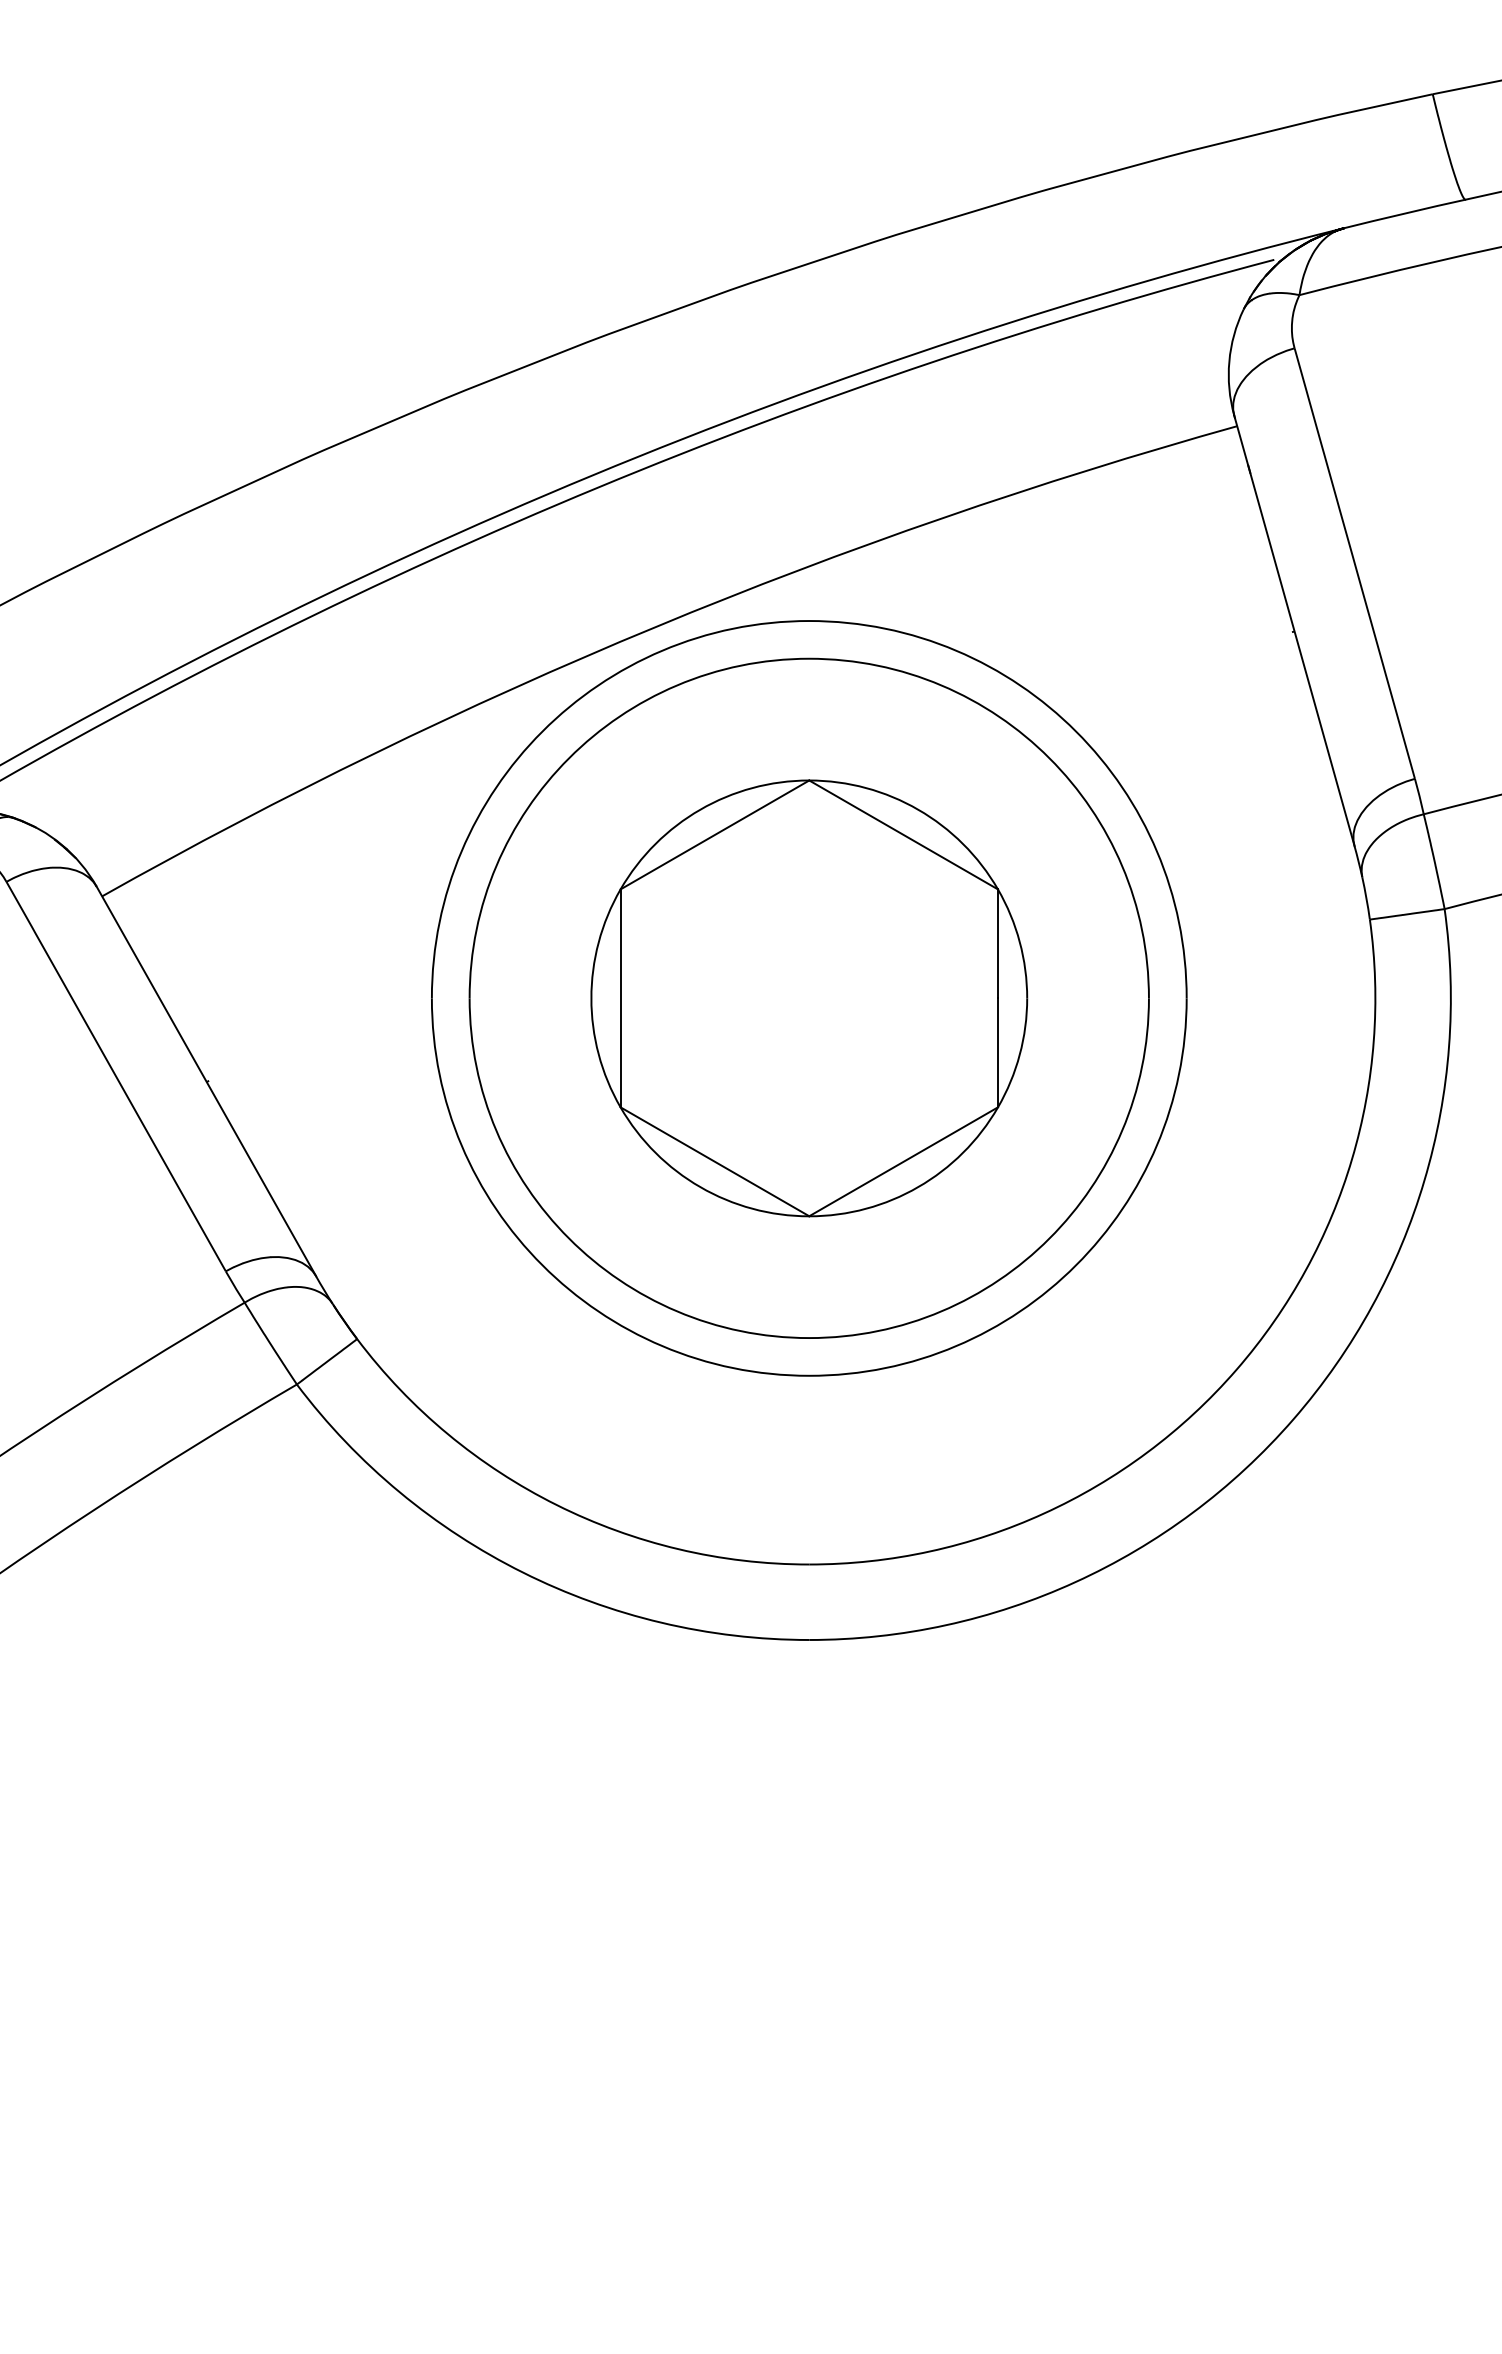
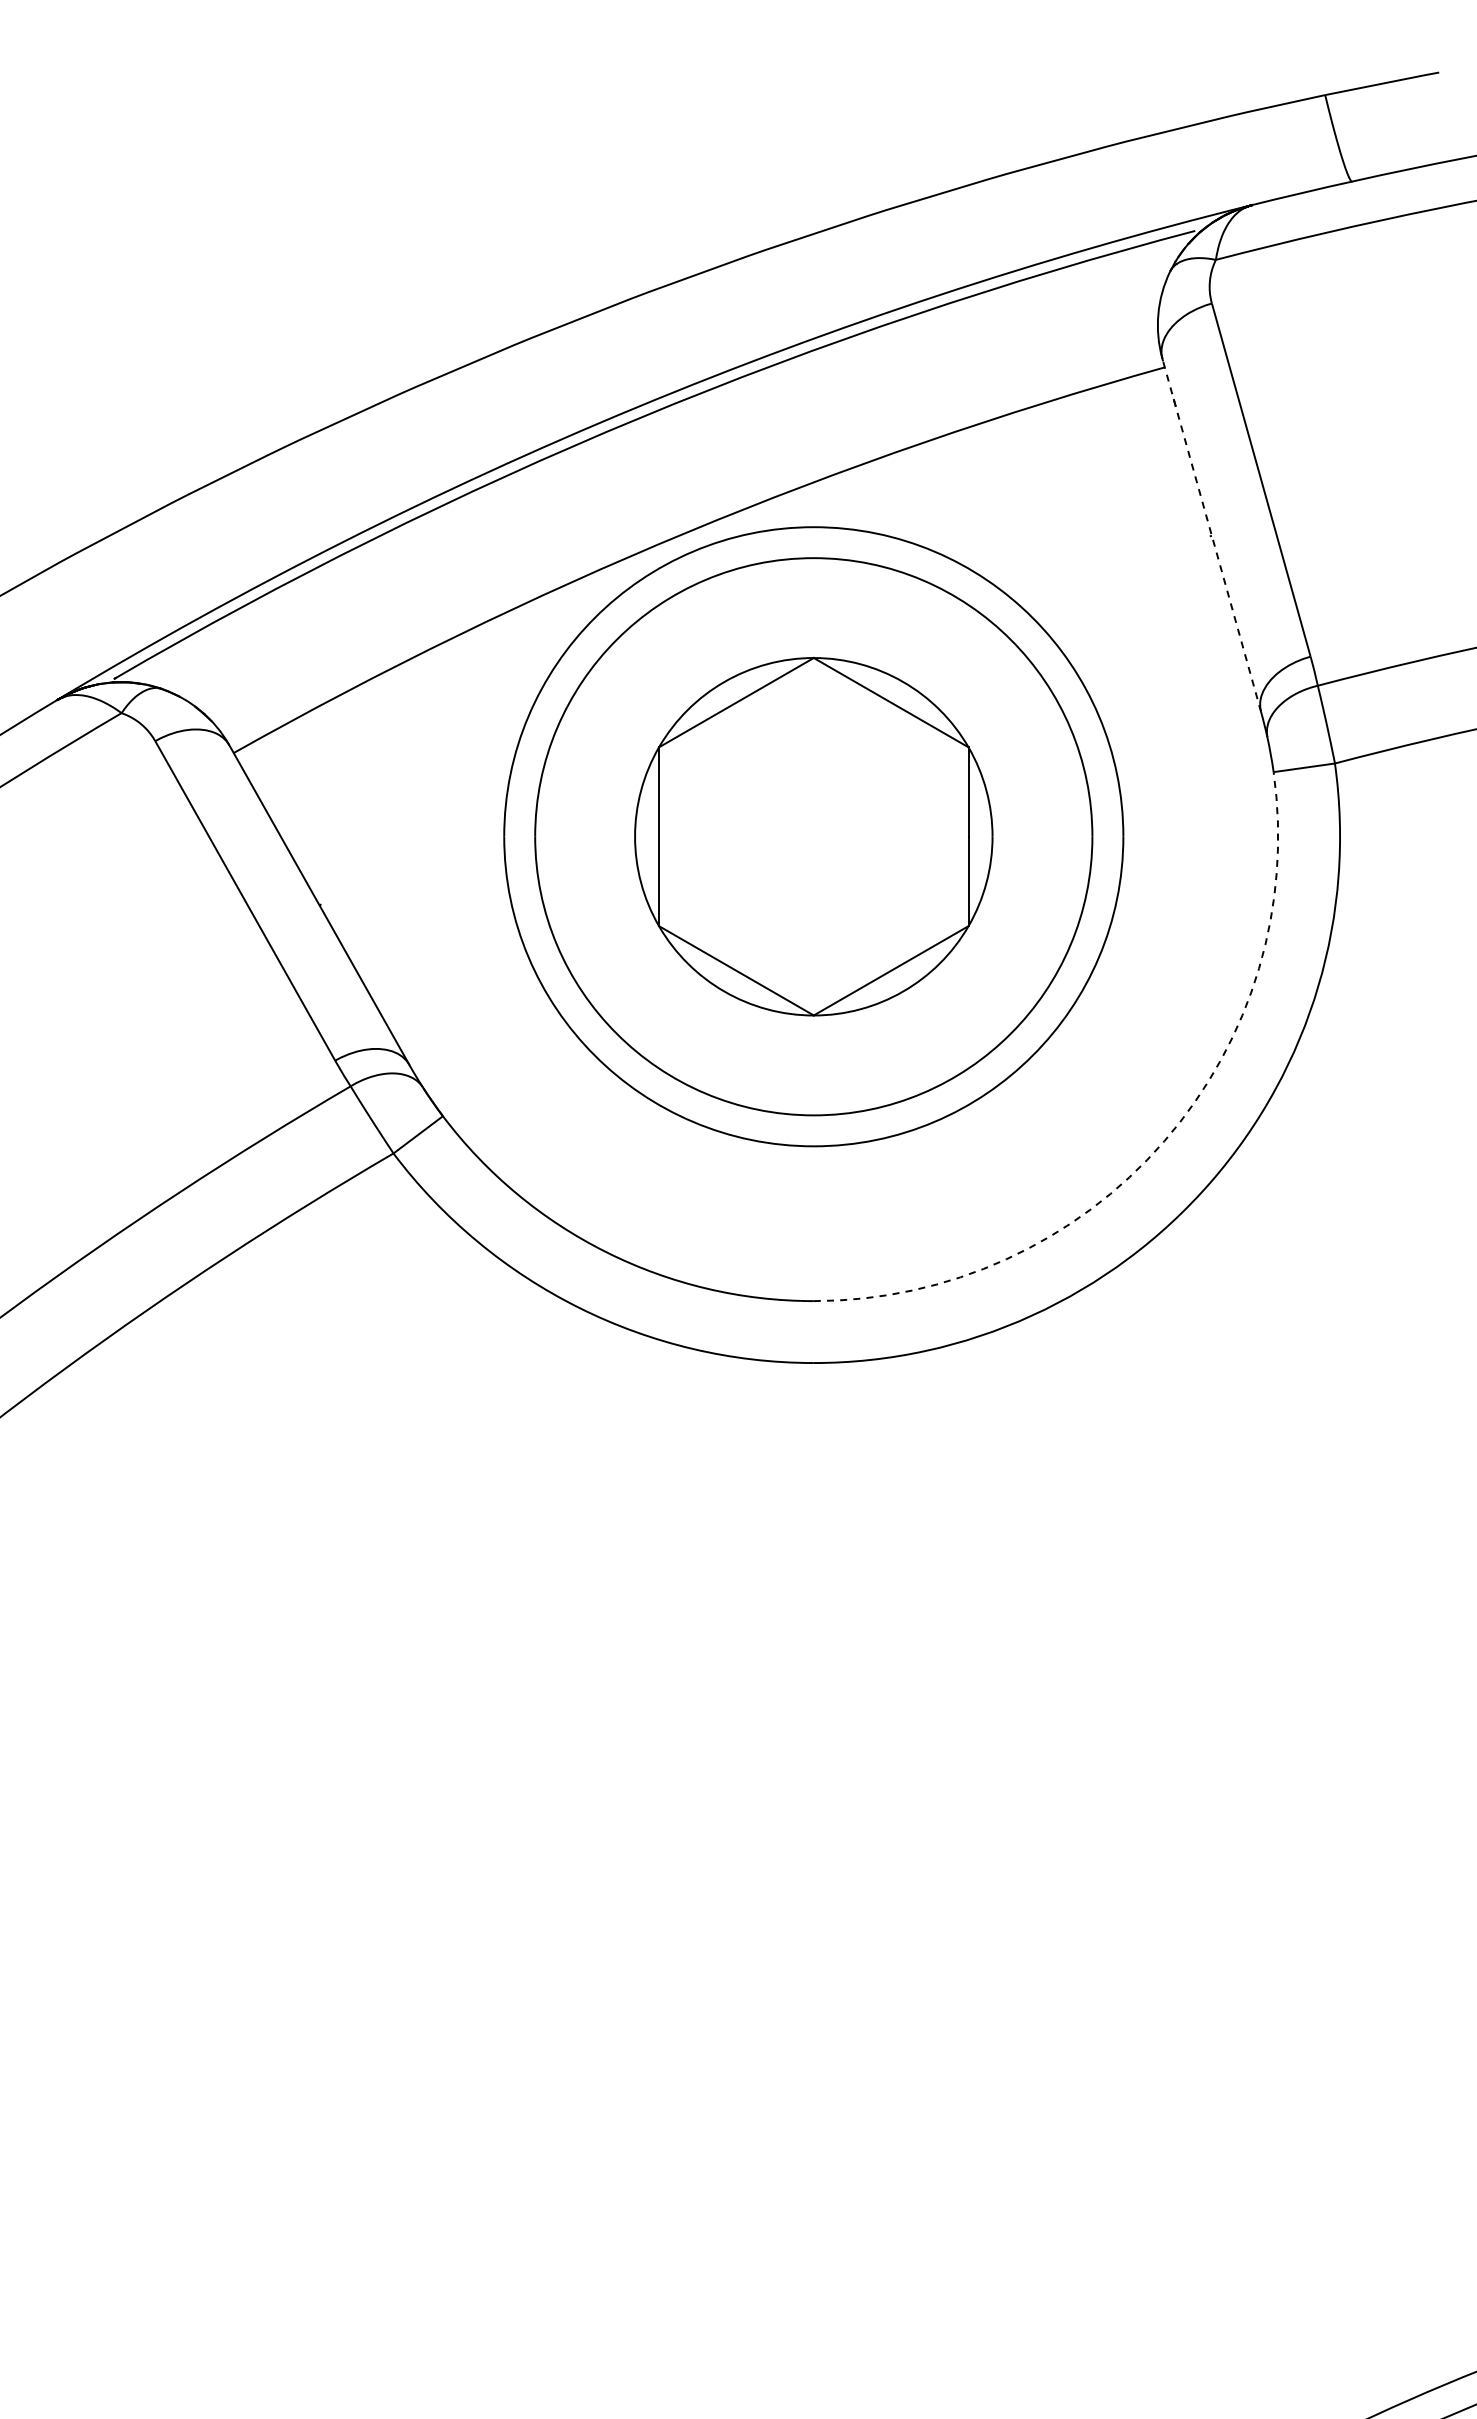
line: (1294, 629) -> (1211, 534), solid -> dashed
arc: (1236, 1369) -> (1164, 1141), solid -> dashed

